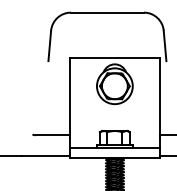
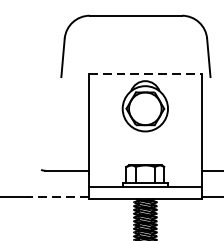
line: (114, 58) -> (144, 73), solid -> dashed
line: (45, 155) -> (57, 196), solid -> dashed

